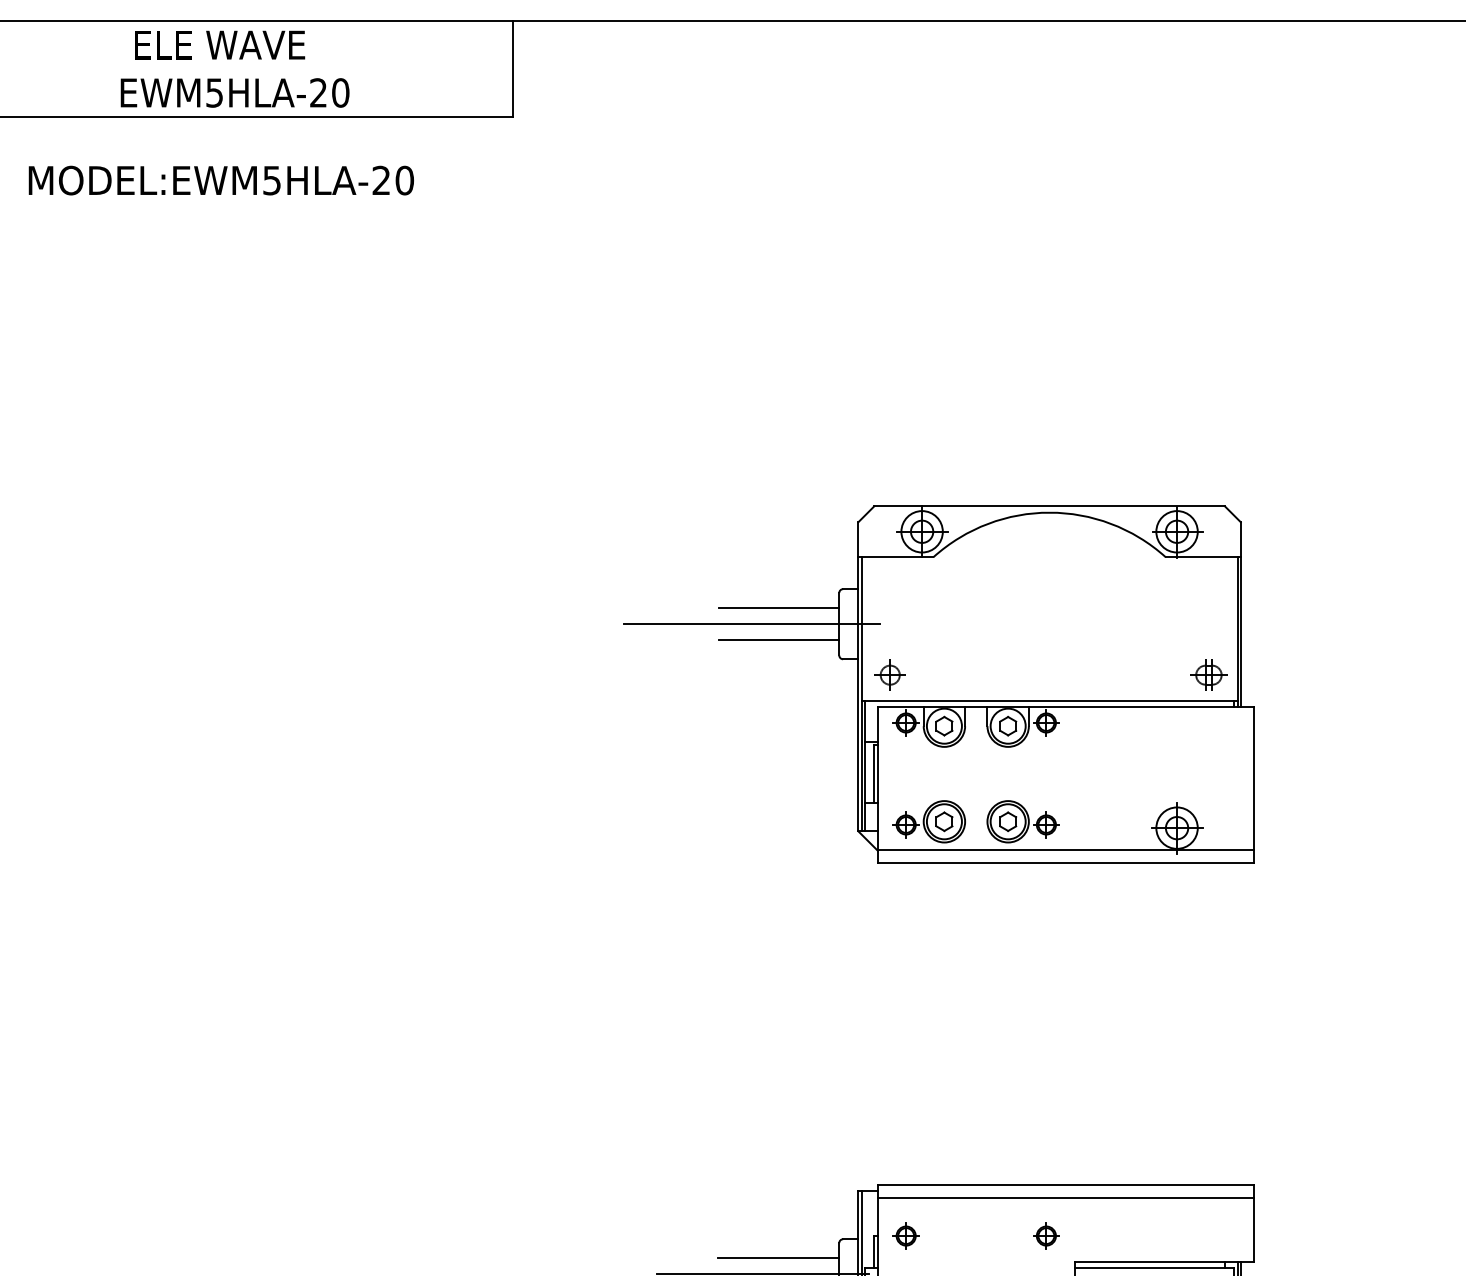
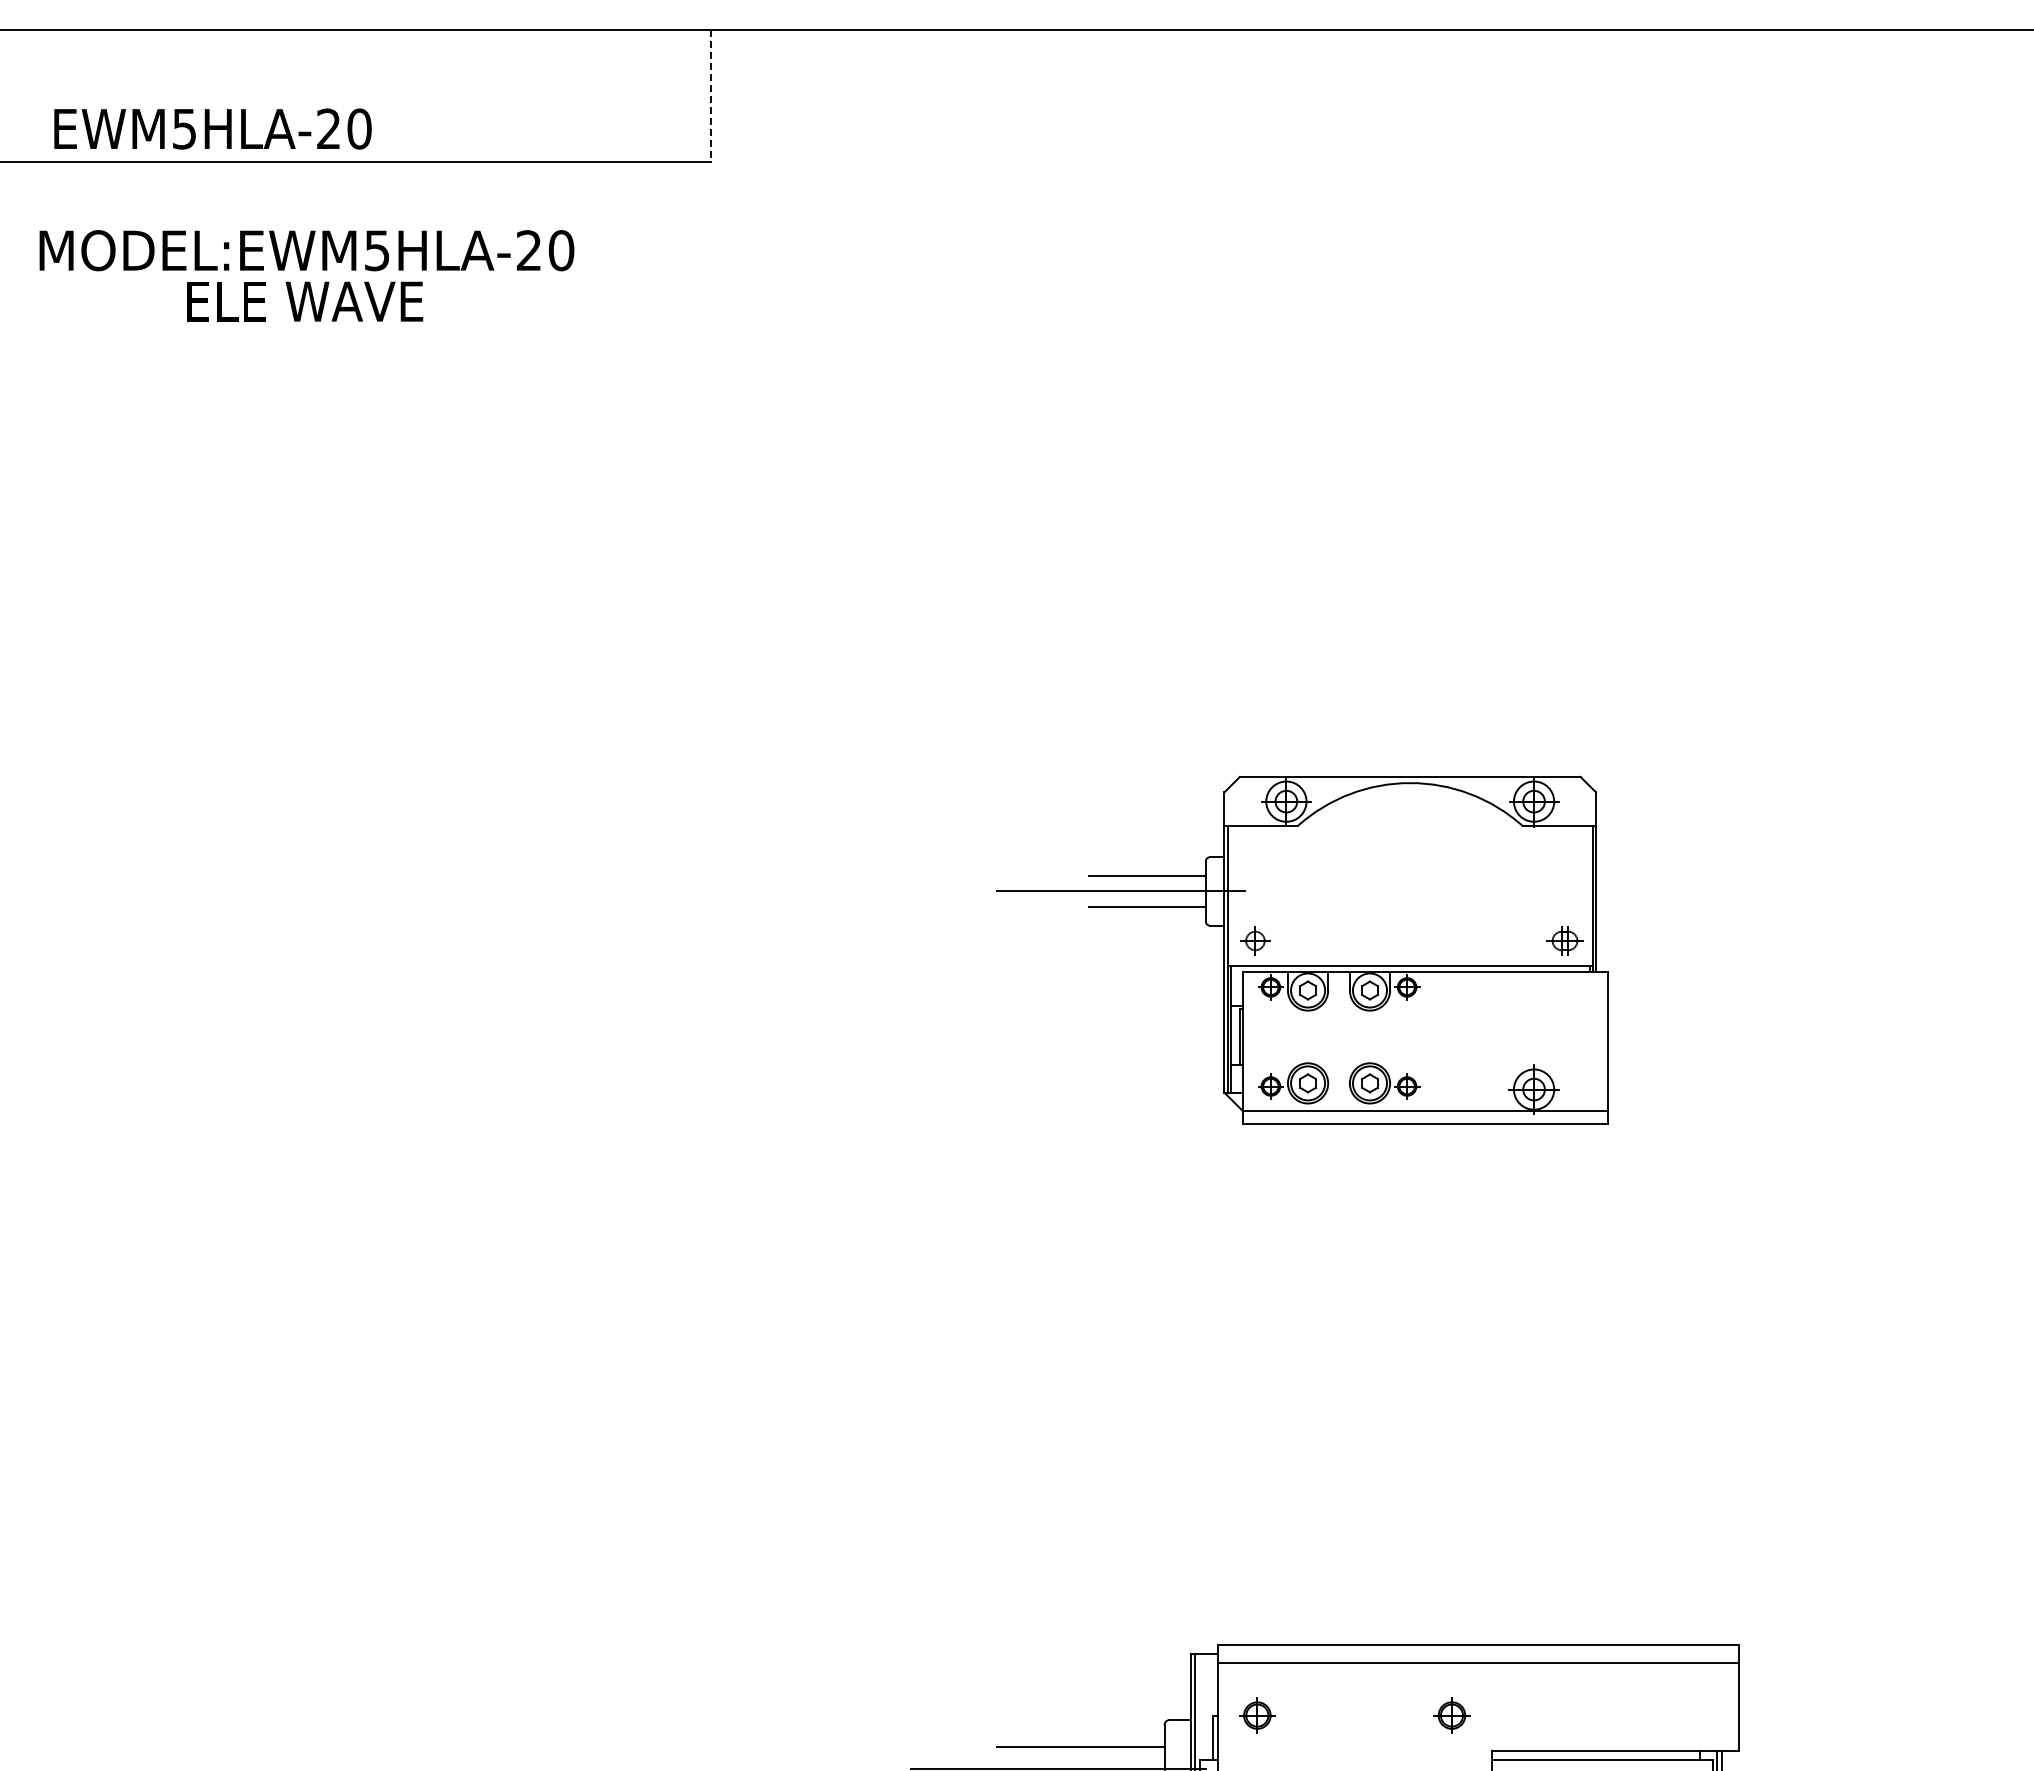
text: (220, 45) -> (305, 301), moved
line: (512, 69) -> (711, 96), solid -> dashed
text: (234, 92) -> (212, 128), moved
part: (938, 684) -> (1302, 949), size x0.7

